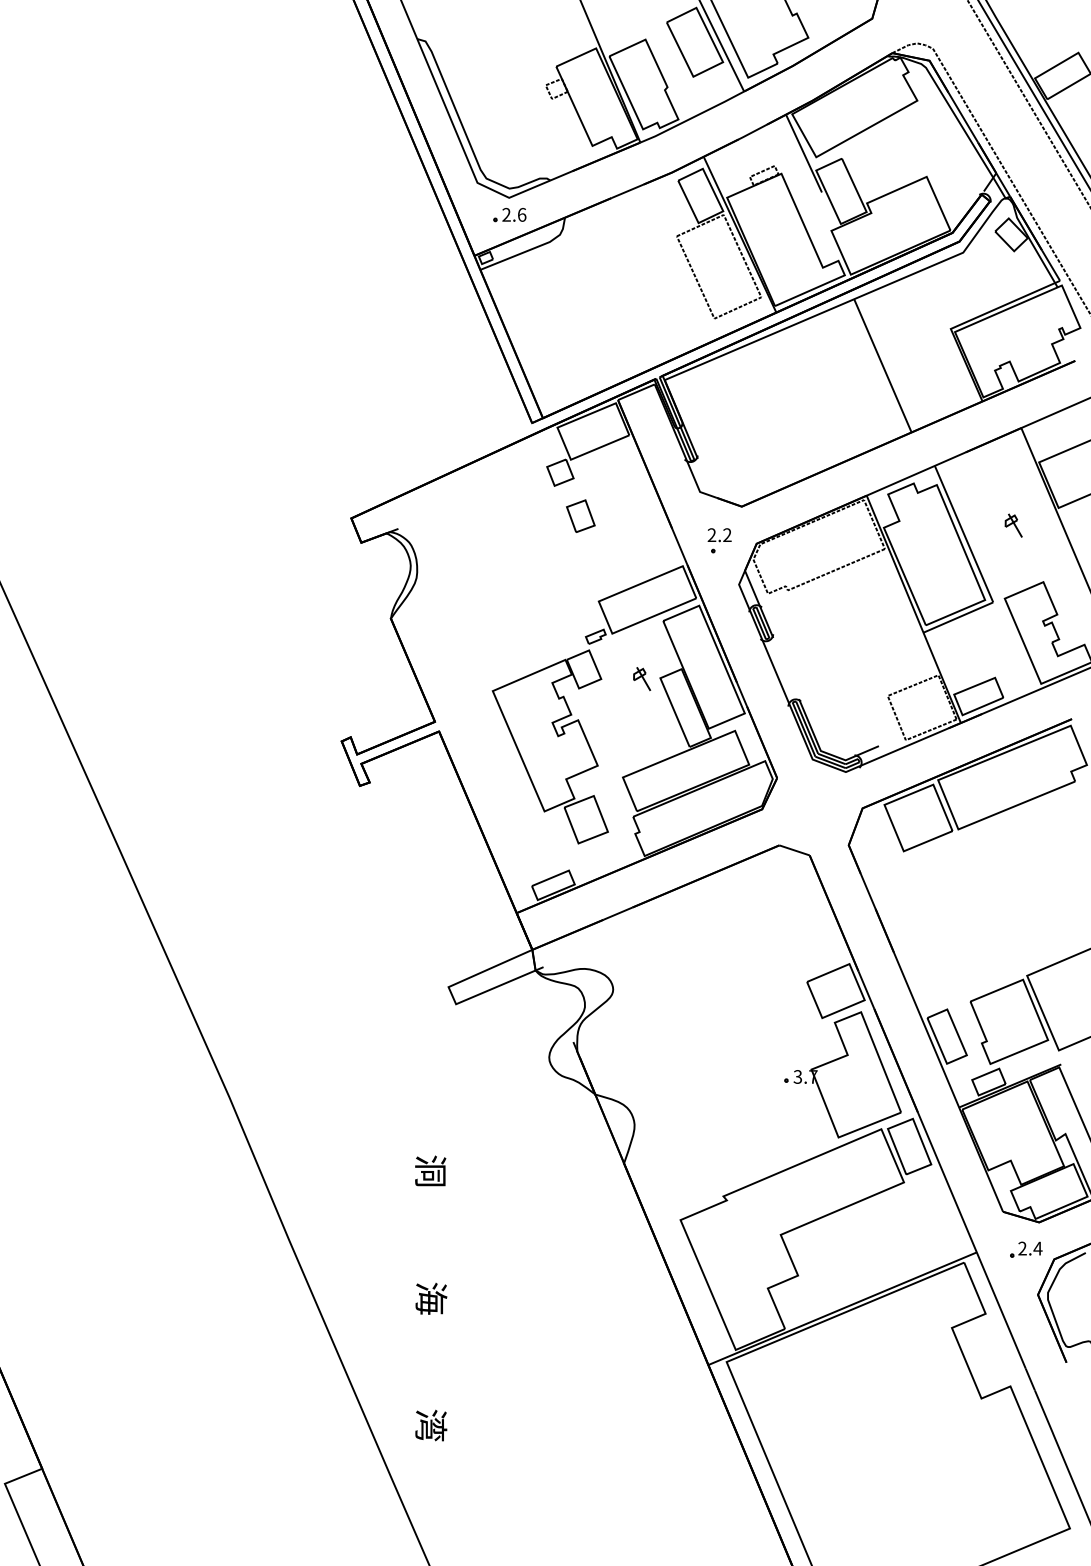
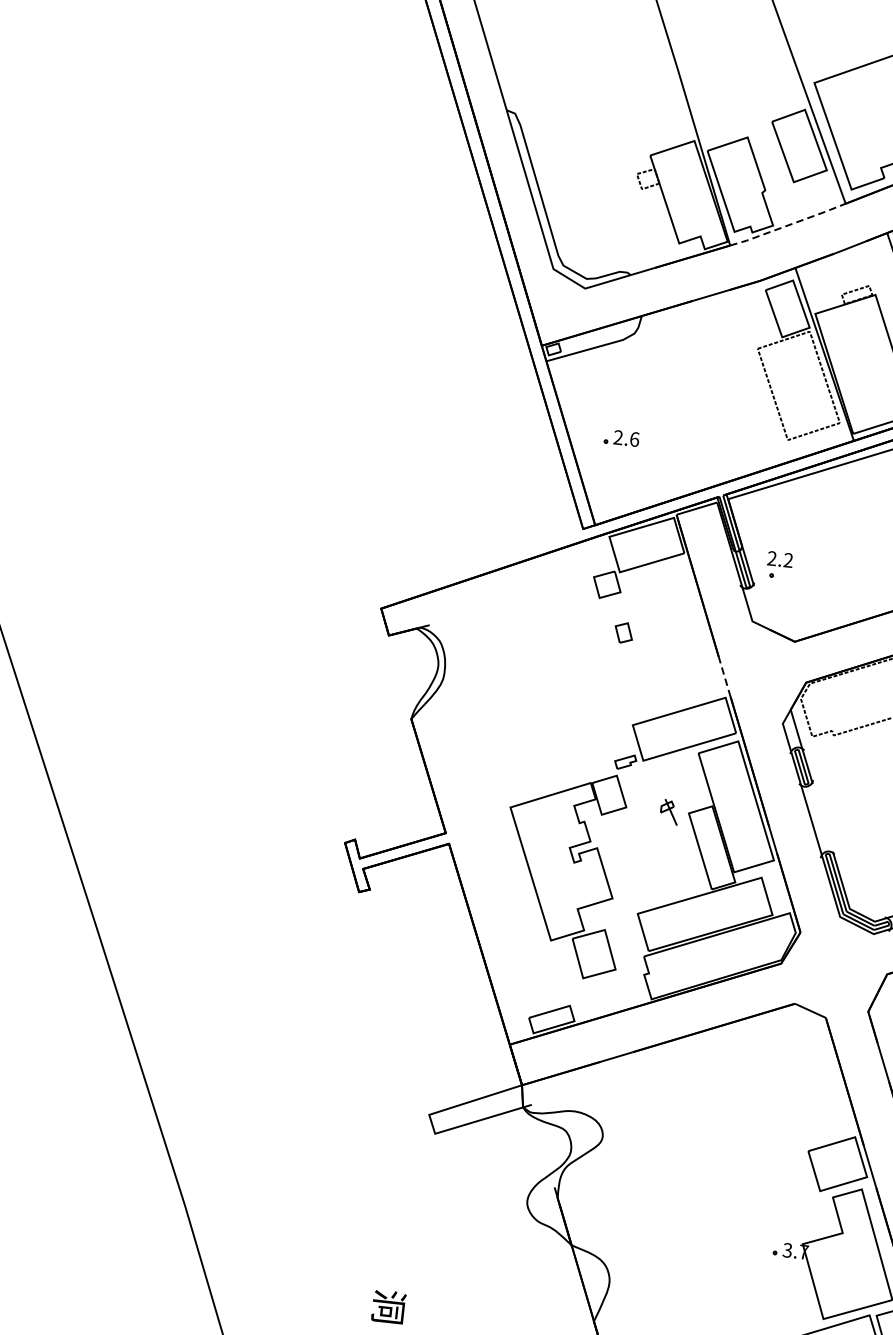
line: (692, 117) -> (788, 225), solid -> dashed
part: (509, 215) -> (621, 438), moved
part: (580, 515) -> (623, 632), size x0.6
part: (719, 540) -> (779, 565), moved
line: (679, 547) -> (724, 677), solid -> dashed

